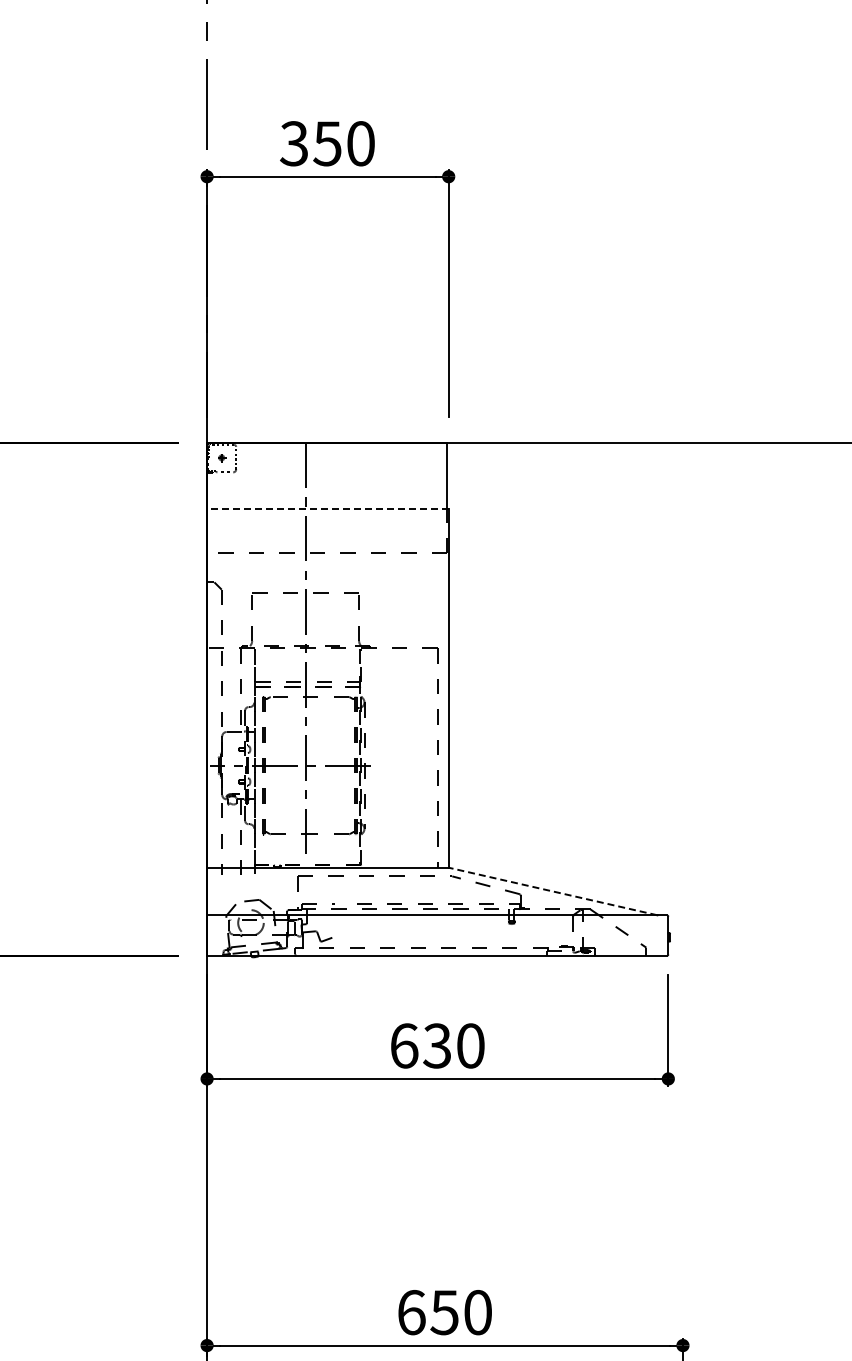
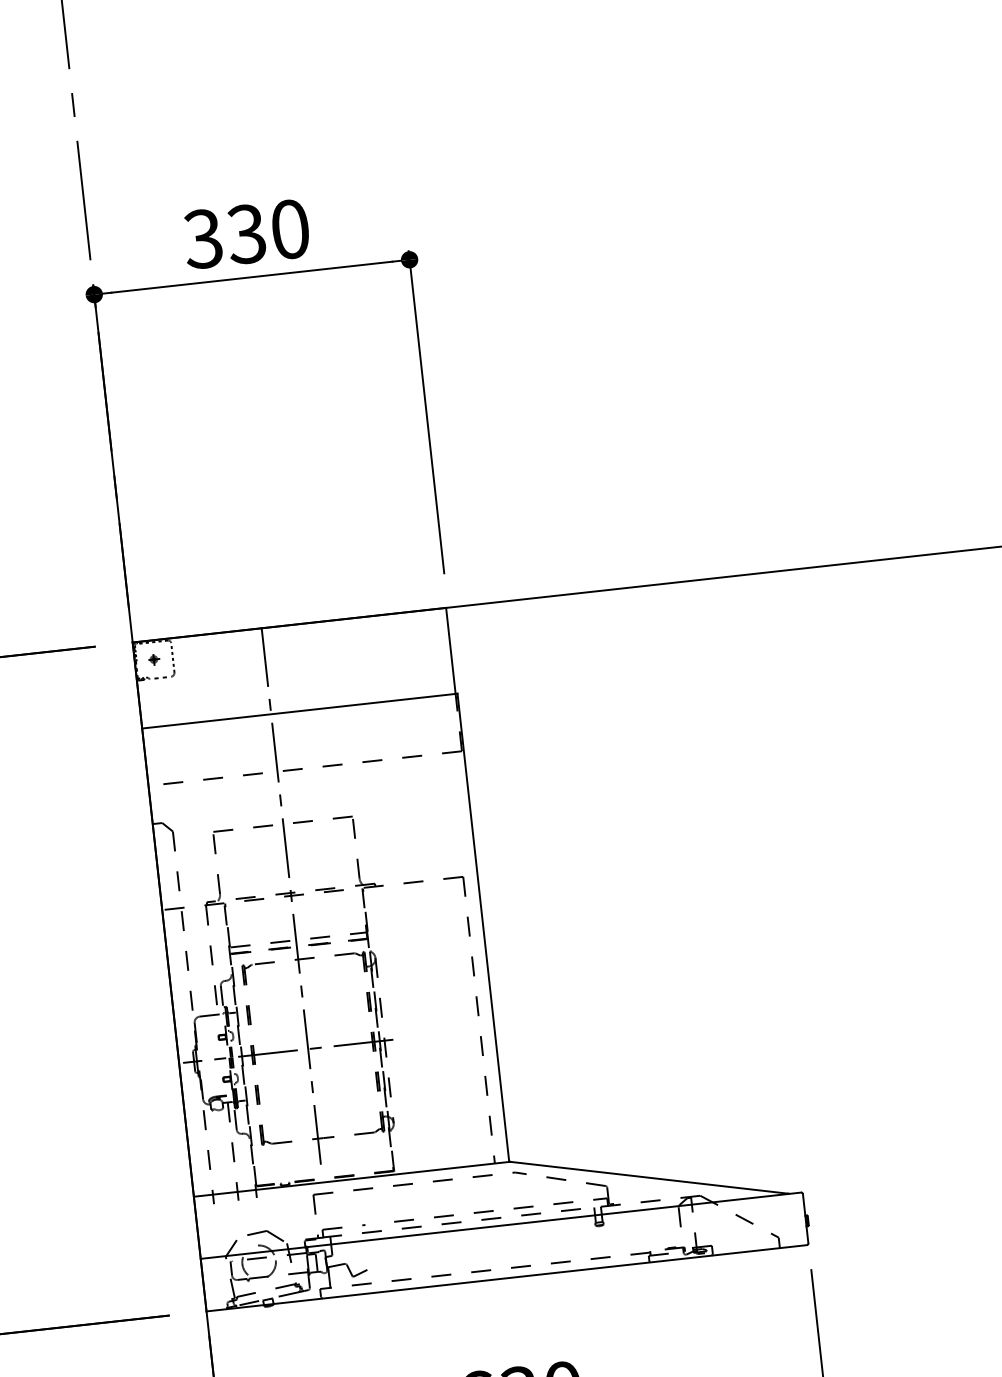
text: (327, 143) -> (246, 233), 350 -> 330
line: (327, 509) -> (299, 711), dashed -> solid
line: (553, 891) -> (649, 1177), dashed -> solid

